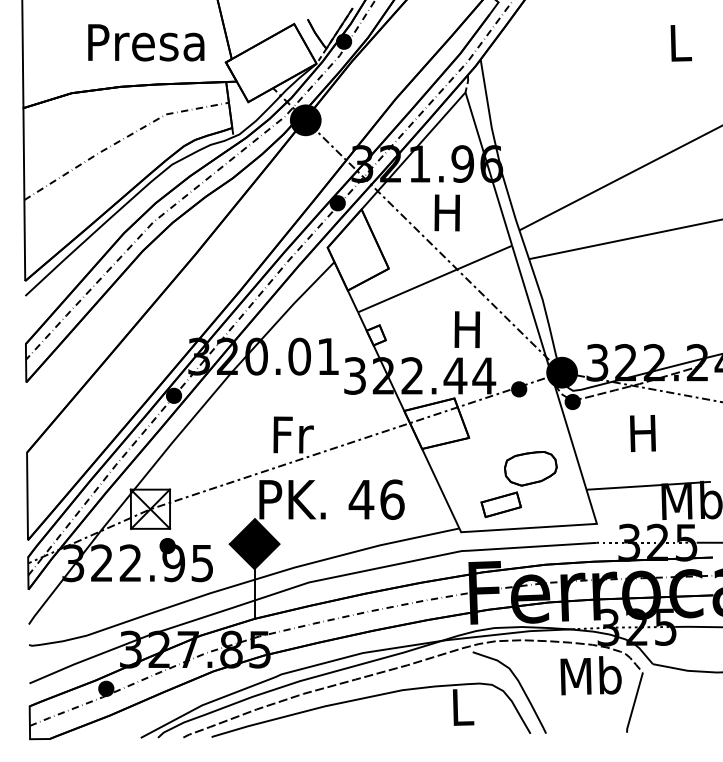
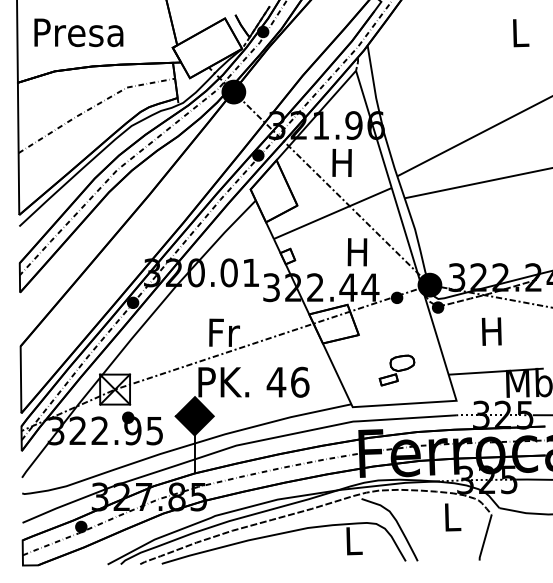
text: (145, 42) -> (78, 32), moved
part: (518, 484) -> (396, 370), size x0.6
text: (590, 675) -> (451, 516), Mb -> L

